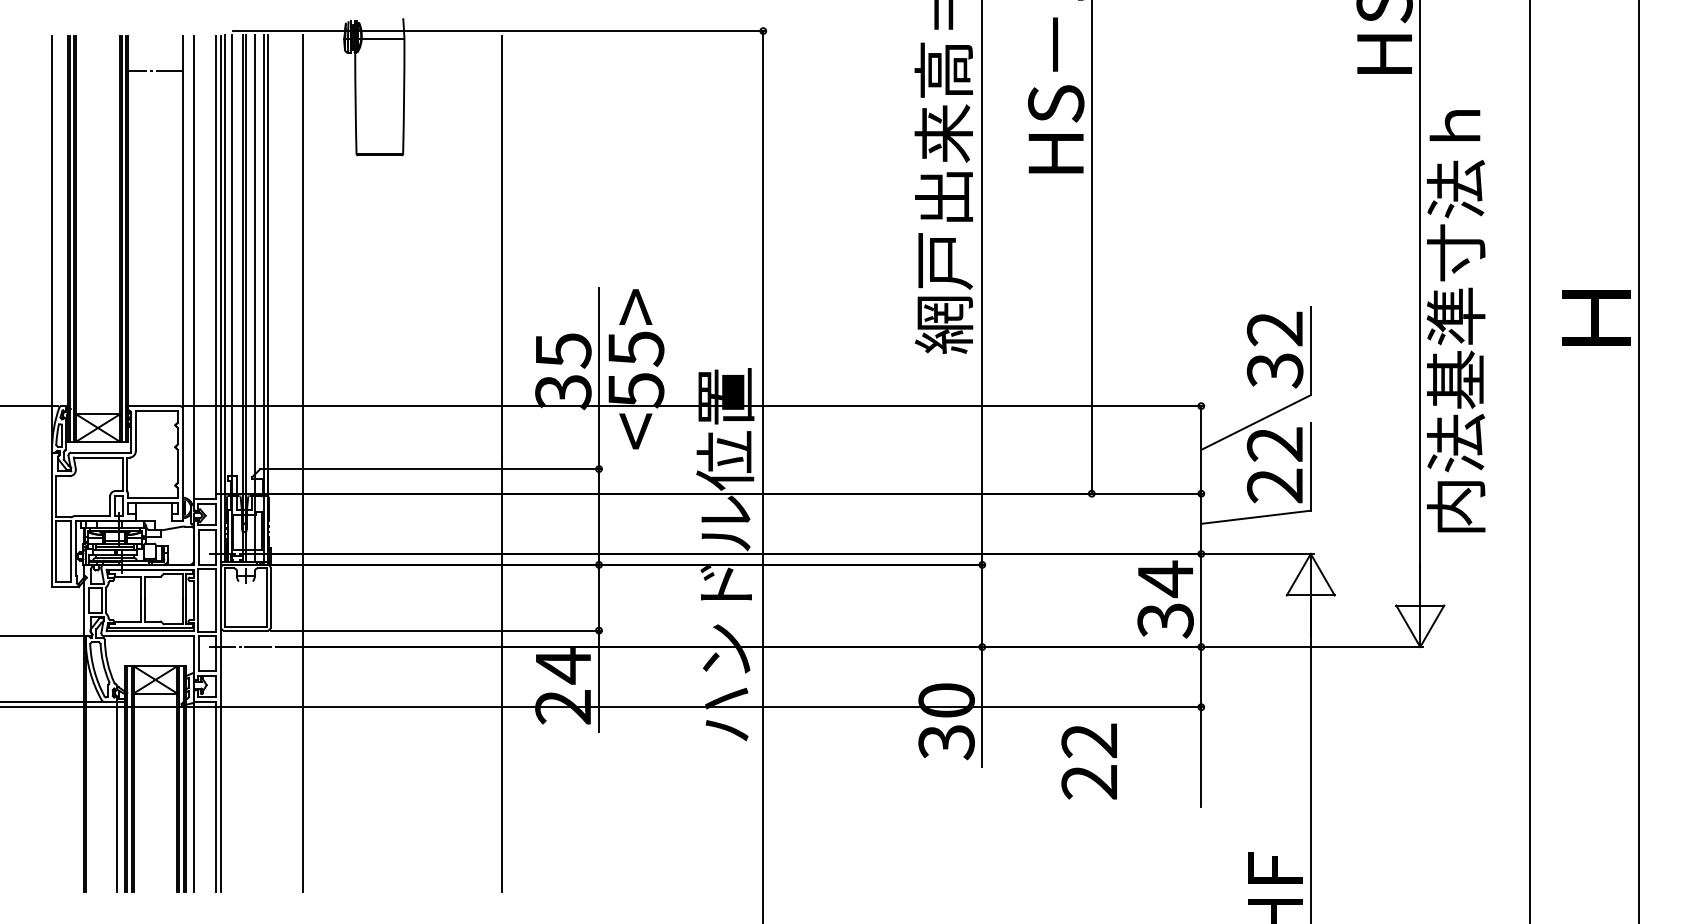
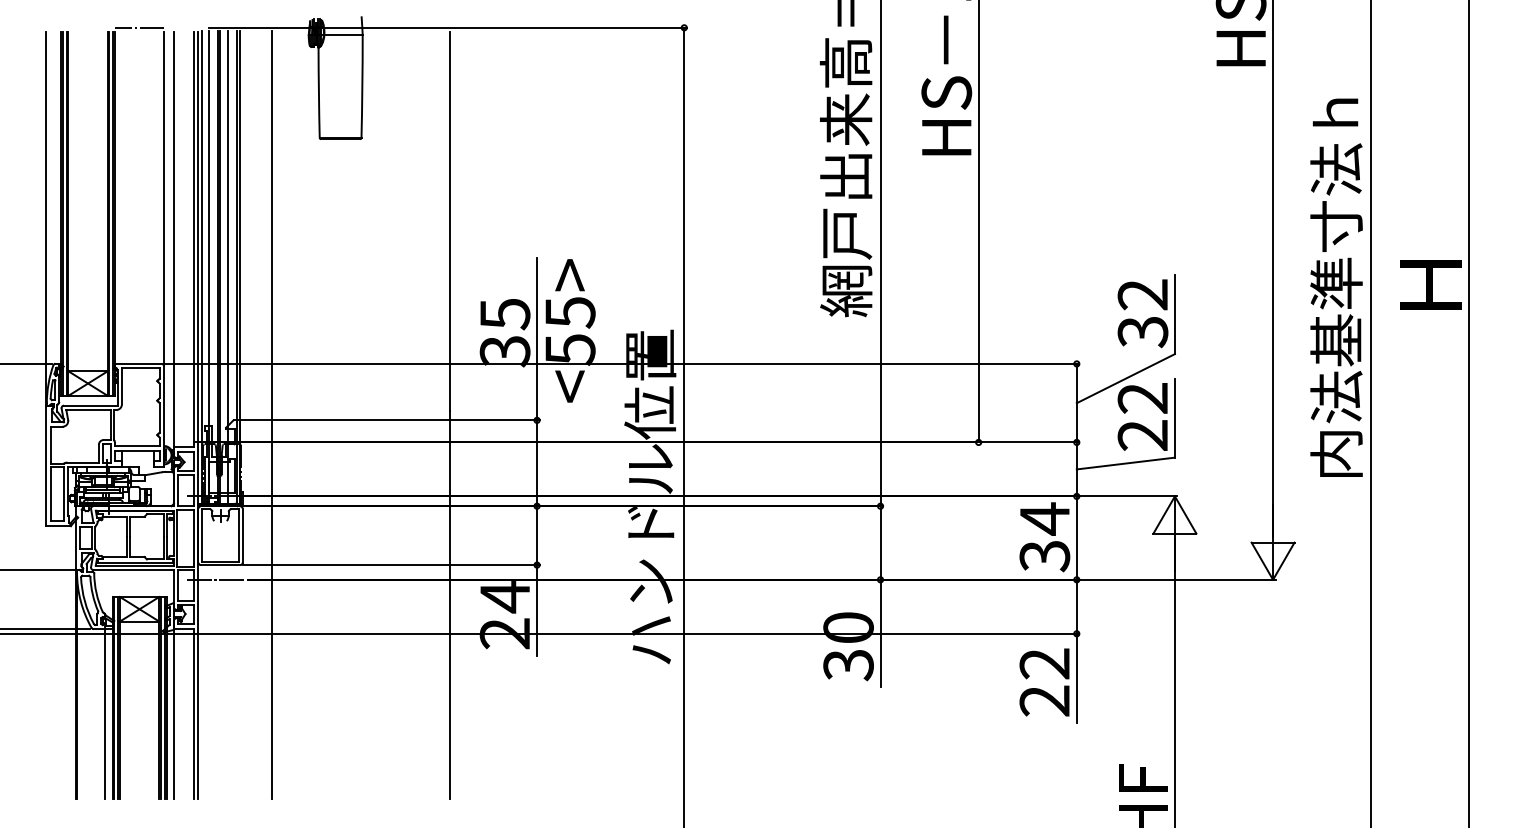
line: (155, 70) -> (139, 28), moved
text: (1455, 321) -> (1335, 288), moved
text: (1088, 761) -> (1043, 682), moved

